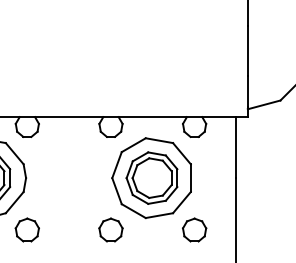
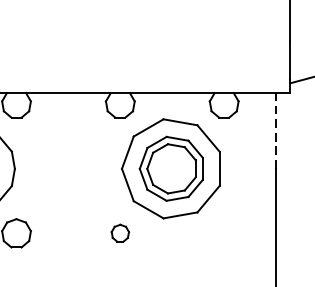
line: (236, 147) -> (276, 130), solid -> dashed
part: (110, 229) -> (119, 232), size x0.6
part: (194, 229) -> (224, 232), removed

